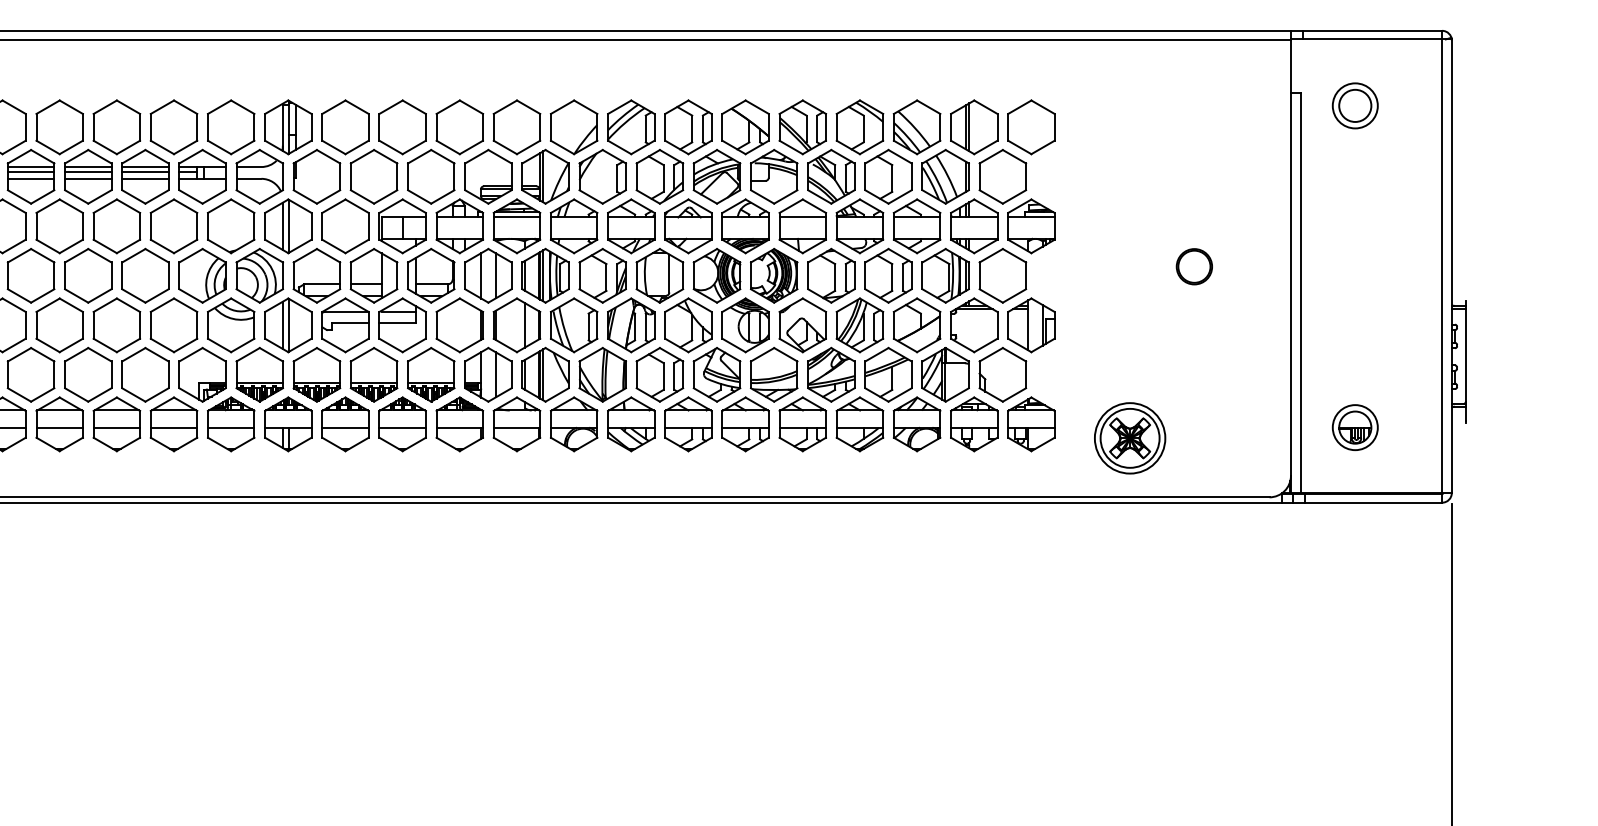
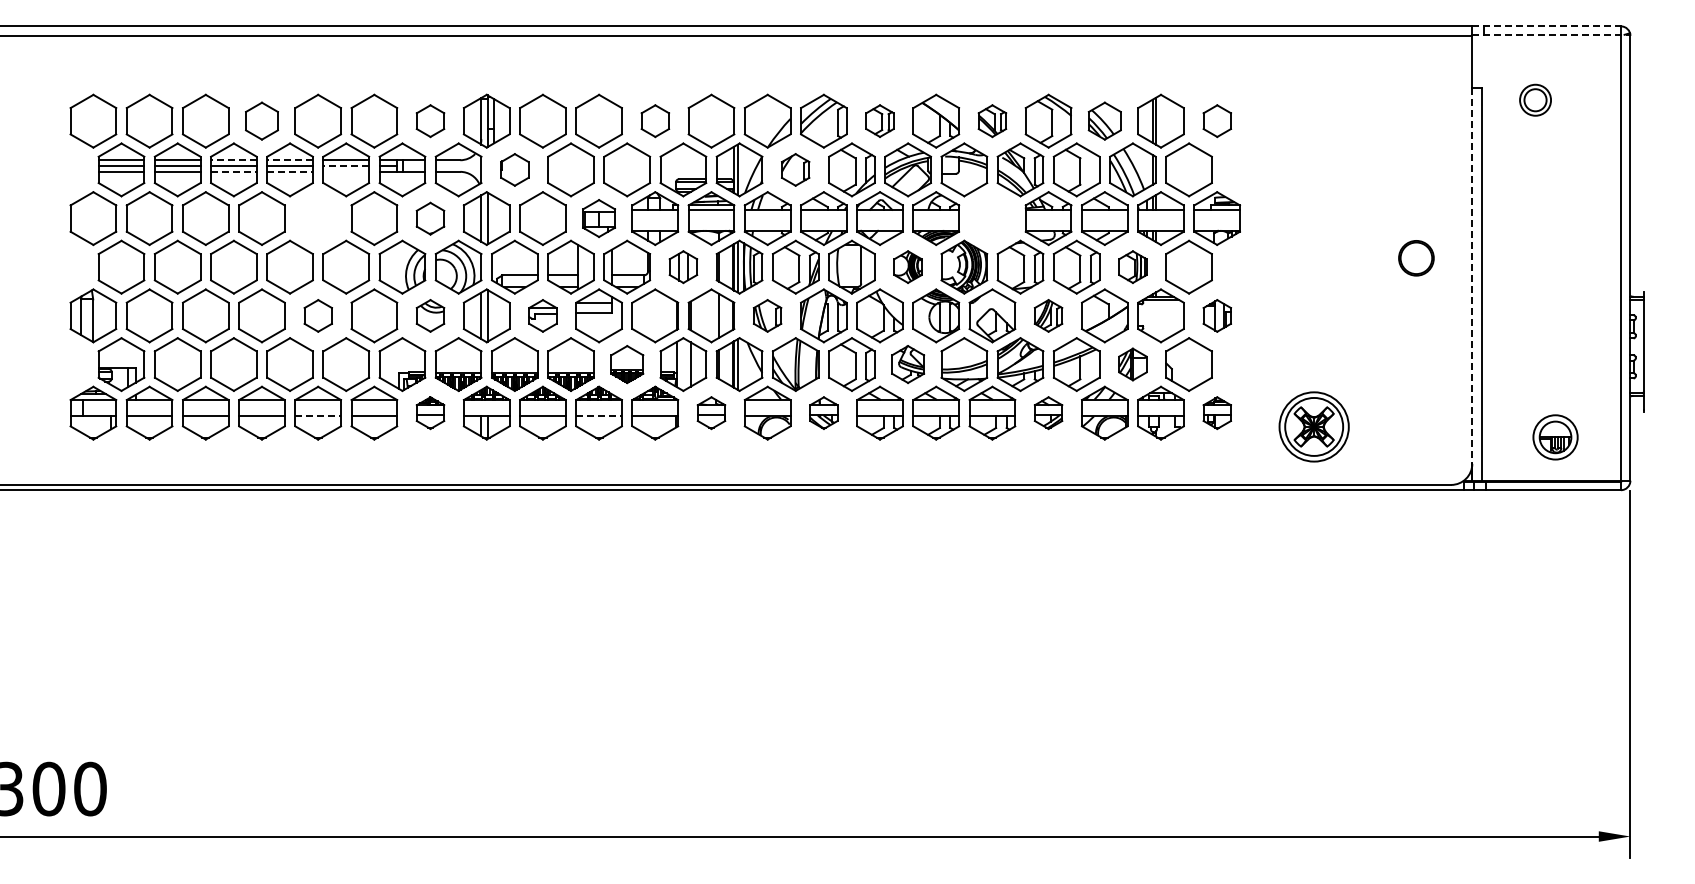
line: (1367, 30) -> (1547, 26), solid -> dashed
line: (1371, 39) -> (1551, 34), solid -> dashed
part: (1355, 106) -> (1535, 100), size x0.7
part: (59, 126) -> (261, 120), size x0.7
part: (231, 126) -> (430, 120), size x0.6
part: (460, 126) -> (655, 120), size x0.6
part: (687, 126) -> (879, 120), size x0.6
part: (802, 126) -> (992, 120), size x0.6
part: (916, 126) -> (1104, 120), size x0.7
part: (1031, 126) -> (1217, 120), size x0.6
line: (30, 167) -> (233, 160), solid -> dashed
line: (88, 167) -> (290, 160), solid -> dashed
line: (145, 172) -> (346, 165), solid -> dashed
part: (316, 176) -> (514, 169), size x0.6
part: (602, 176) -> (795, 169), size x0.6
line: (30, 178) -> (233, 171), solid -> dashed
line: (88, 178) -> (290, 171), solid -> dashed
line: (145, 178) -> (346, 171), removed
part: (116, 226) -> (317, 218), removed
part: (231, 226) -> (430, 218), size x0.6
part: (402, 226) -> (598, 218), size x0.7
part: (802, 226) -> (992, 218), removed
part: (1194, 266) -> (1416, 258), moved
part: (488, 275) -> (683, 266), size x0.6
part: (716, 275) -> (907, 266), size x0.6
part: (945, 275) -> (1132, 266), size x0.6
line: (1291, 285) -> (1472, 276), solid -> dashed
part: (117, 324) -> (318, 315), size x0.6
part: (231, 324) -> (430, 315), size x0.6
part: (345, 324) -> (542, 315), size x0.6
part: (573, 324) -> (767, 315), size x0.6
part: (859, 324) -> (1048, 315), size x0.6
part: (1031, 324) -> (1217, 315), size x0.6
part: (431, 374) -> (627, 364), size x0.7
part: (716, 374) -> (907, 364), size x0.7
part: (945, 374) -> (1132, 364), size x0.6
part: (231, 423) -> (430, 412), size x0.6
part: (516, 423) -> (711, 412), size x0.6
part: (630, 423) -> (823, 412), size x0.6
part: (859, 423) -> (1048, 412), size x0.6
part: (1031, 423) -> (1217, 412), size x0.6
line: (117, 427) -> (318, 416), solid -> dashed
line: (403, 427) -> (599, 416), solid -> dashed
part: (1355, 427) -> (1555, 437), moved

